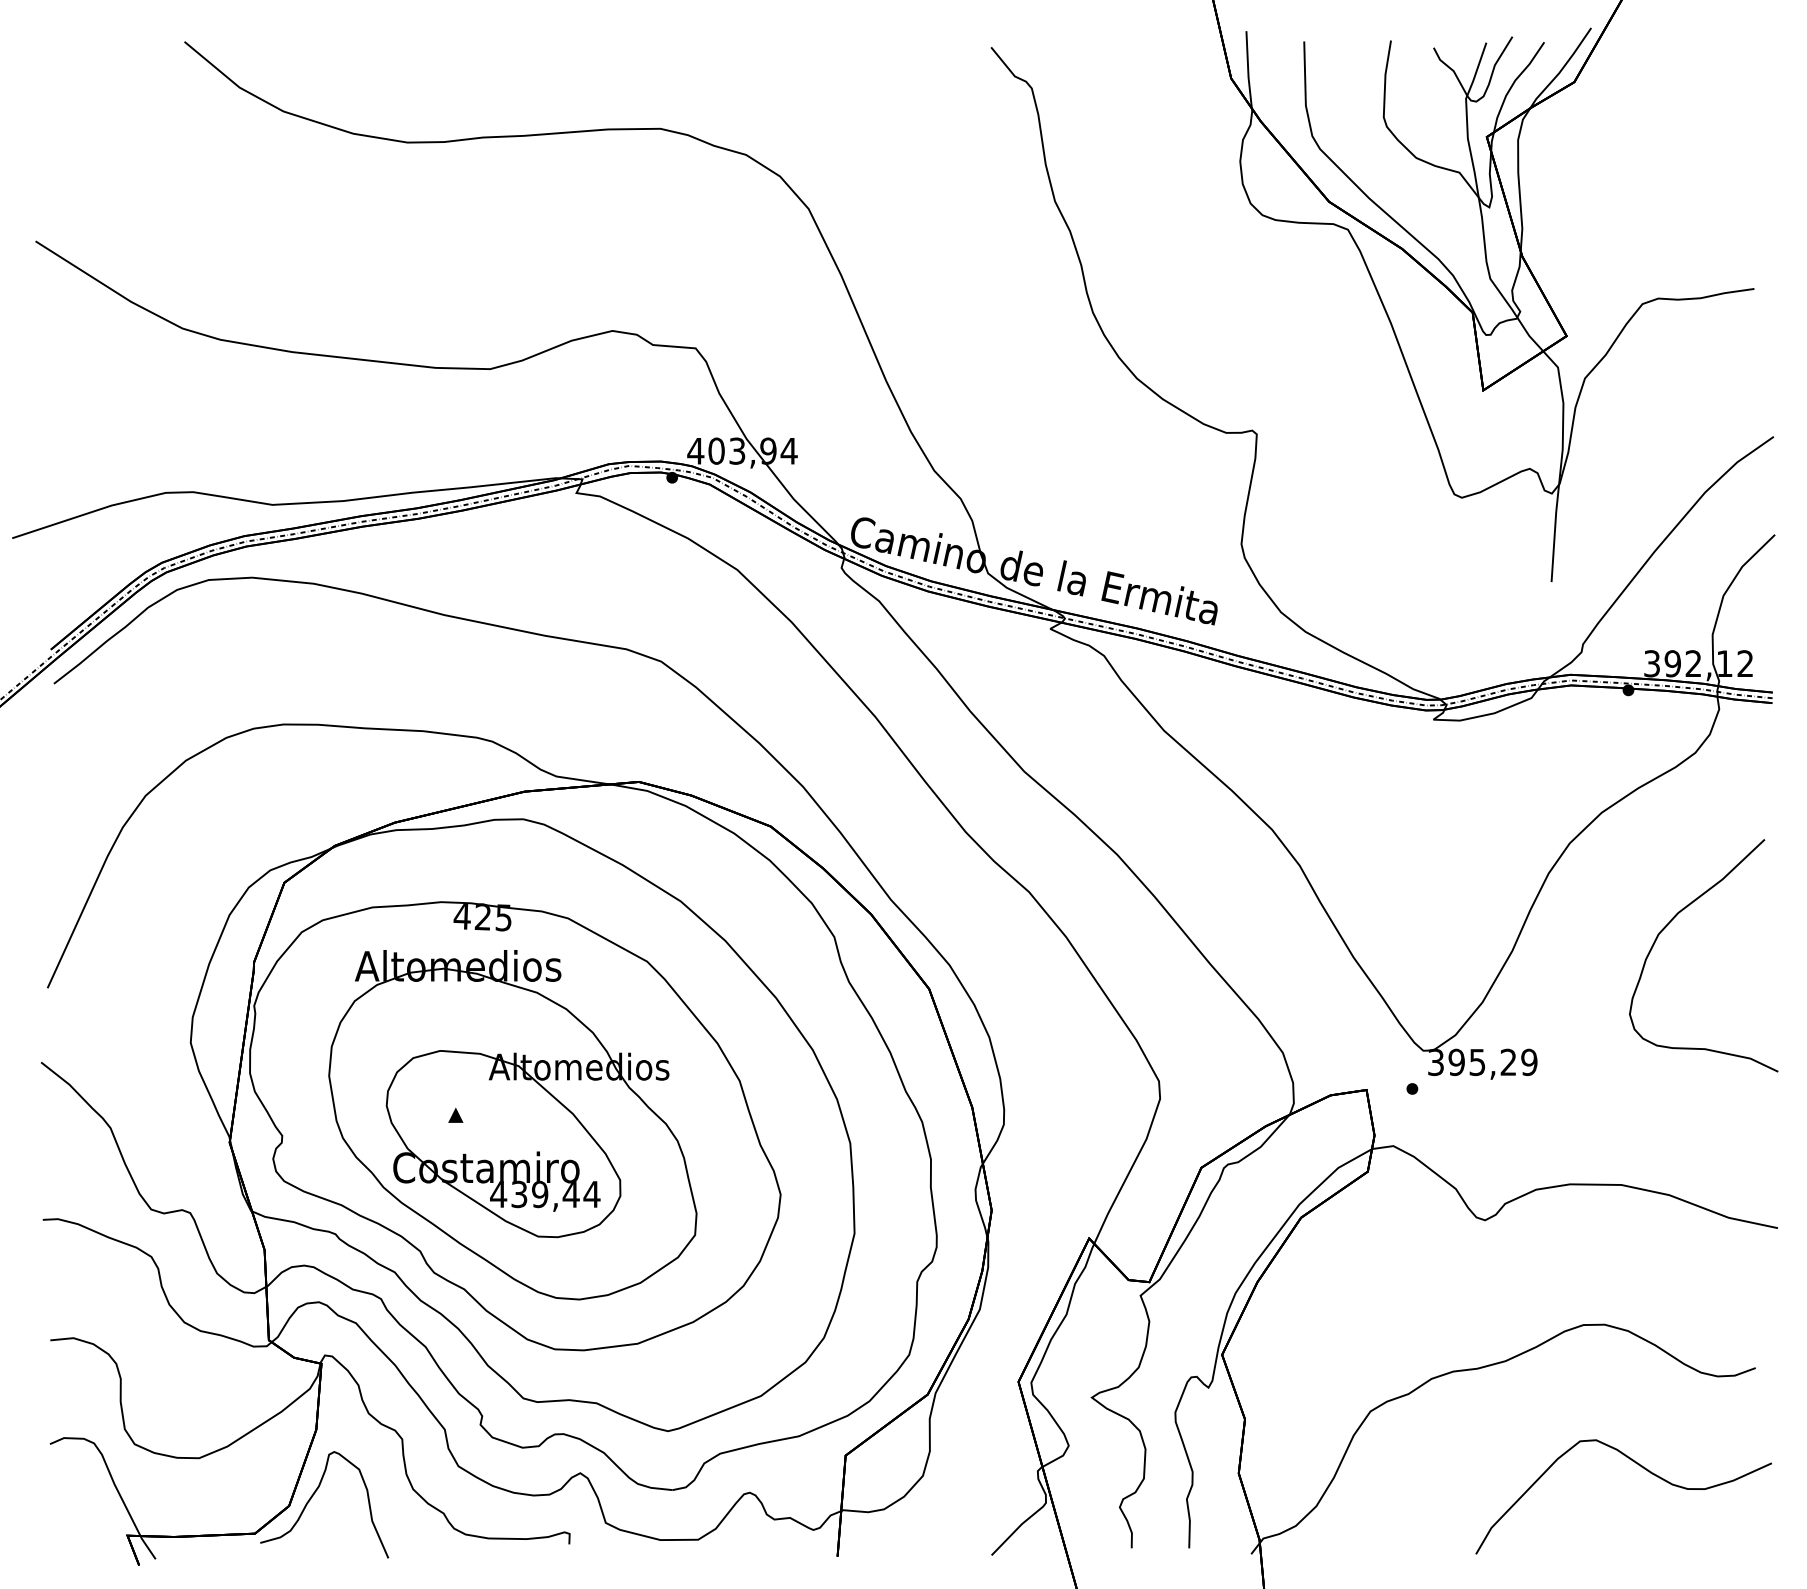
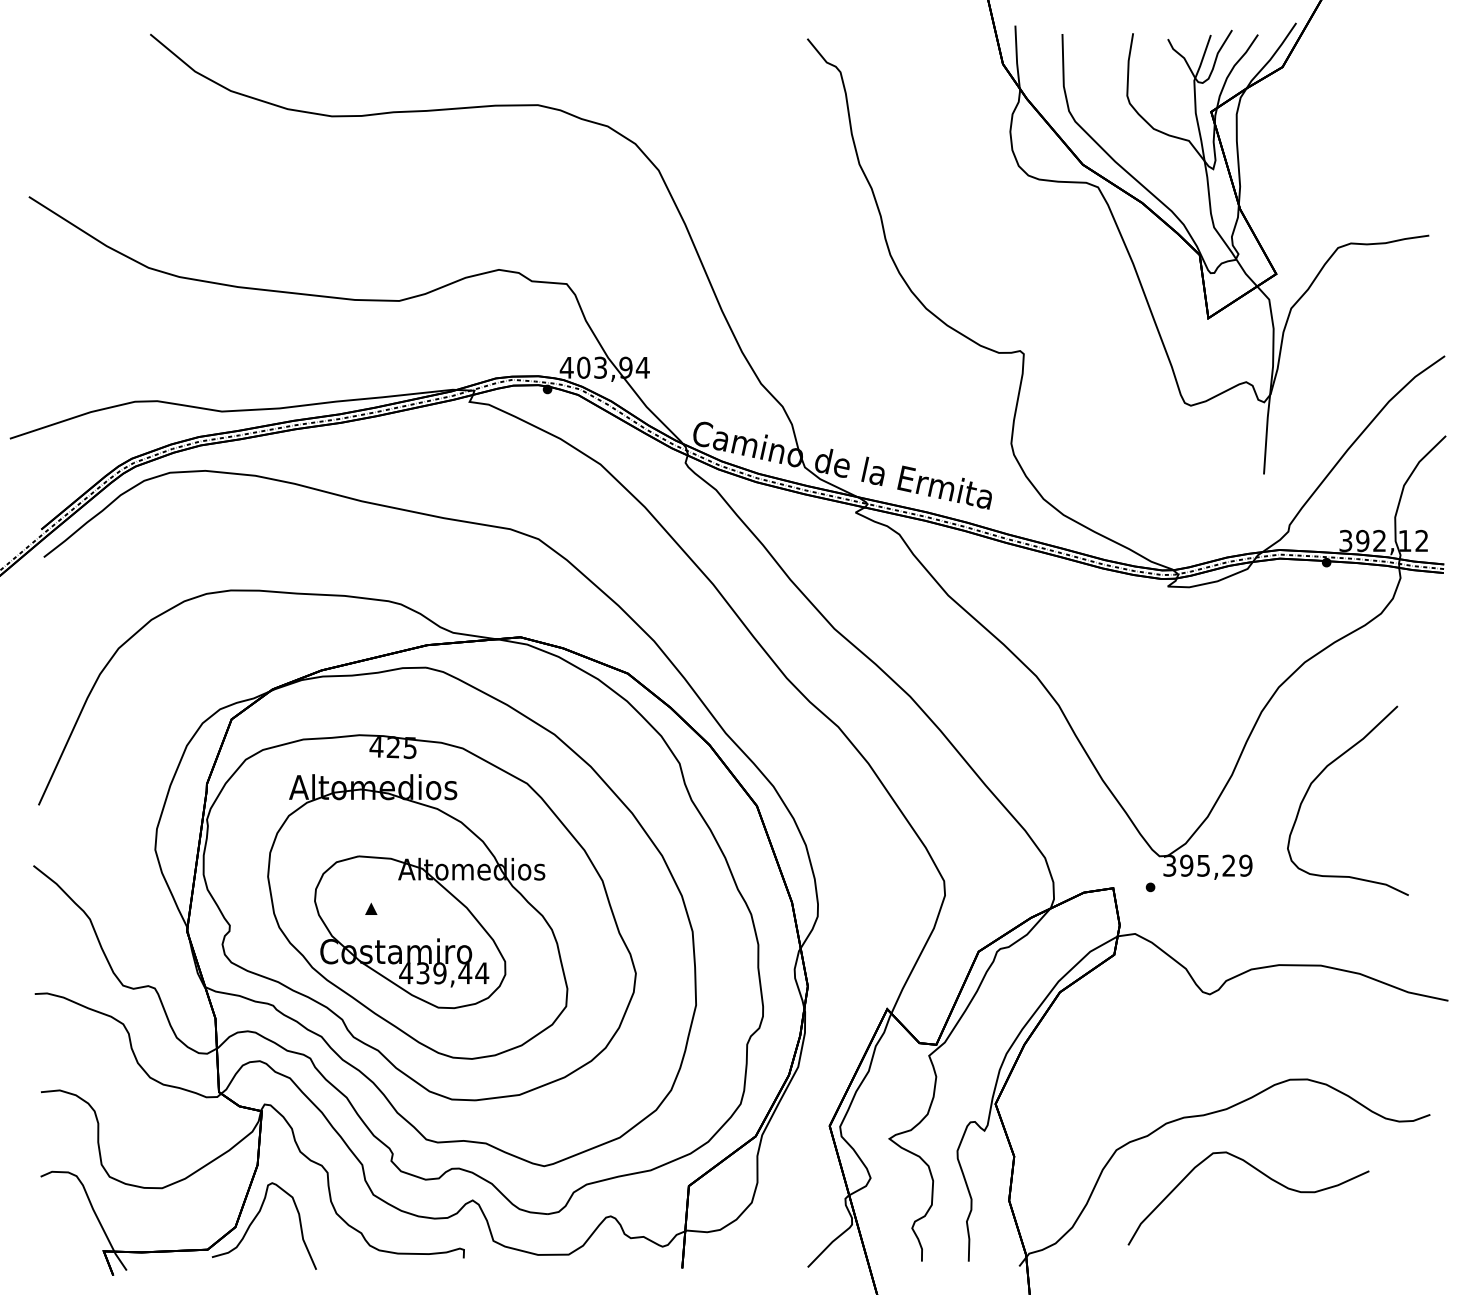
curve: (1668, 925) -> (1319, 776), moved
curve: (1641, 1467) -> (1263, 1174), moved

